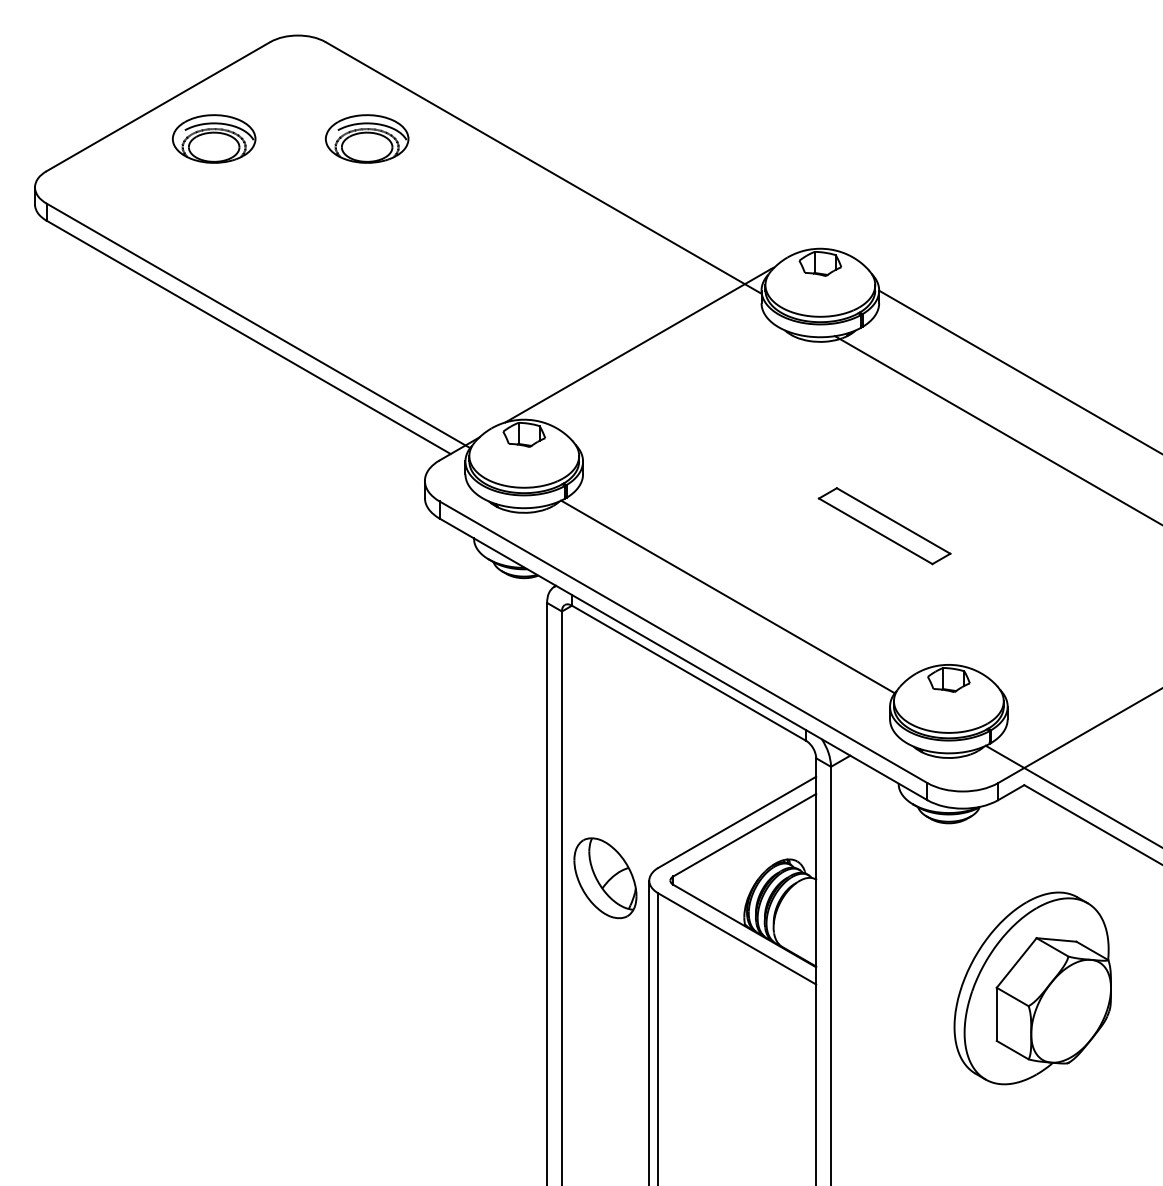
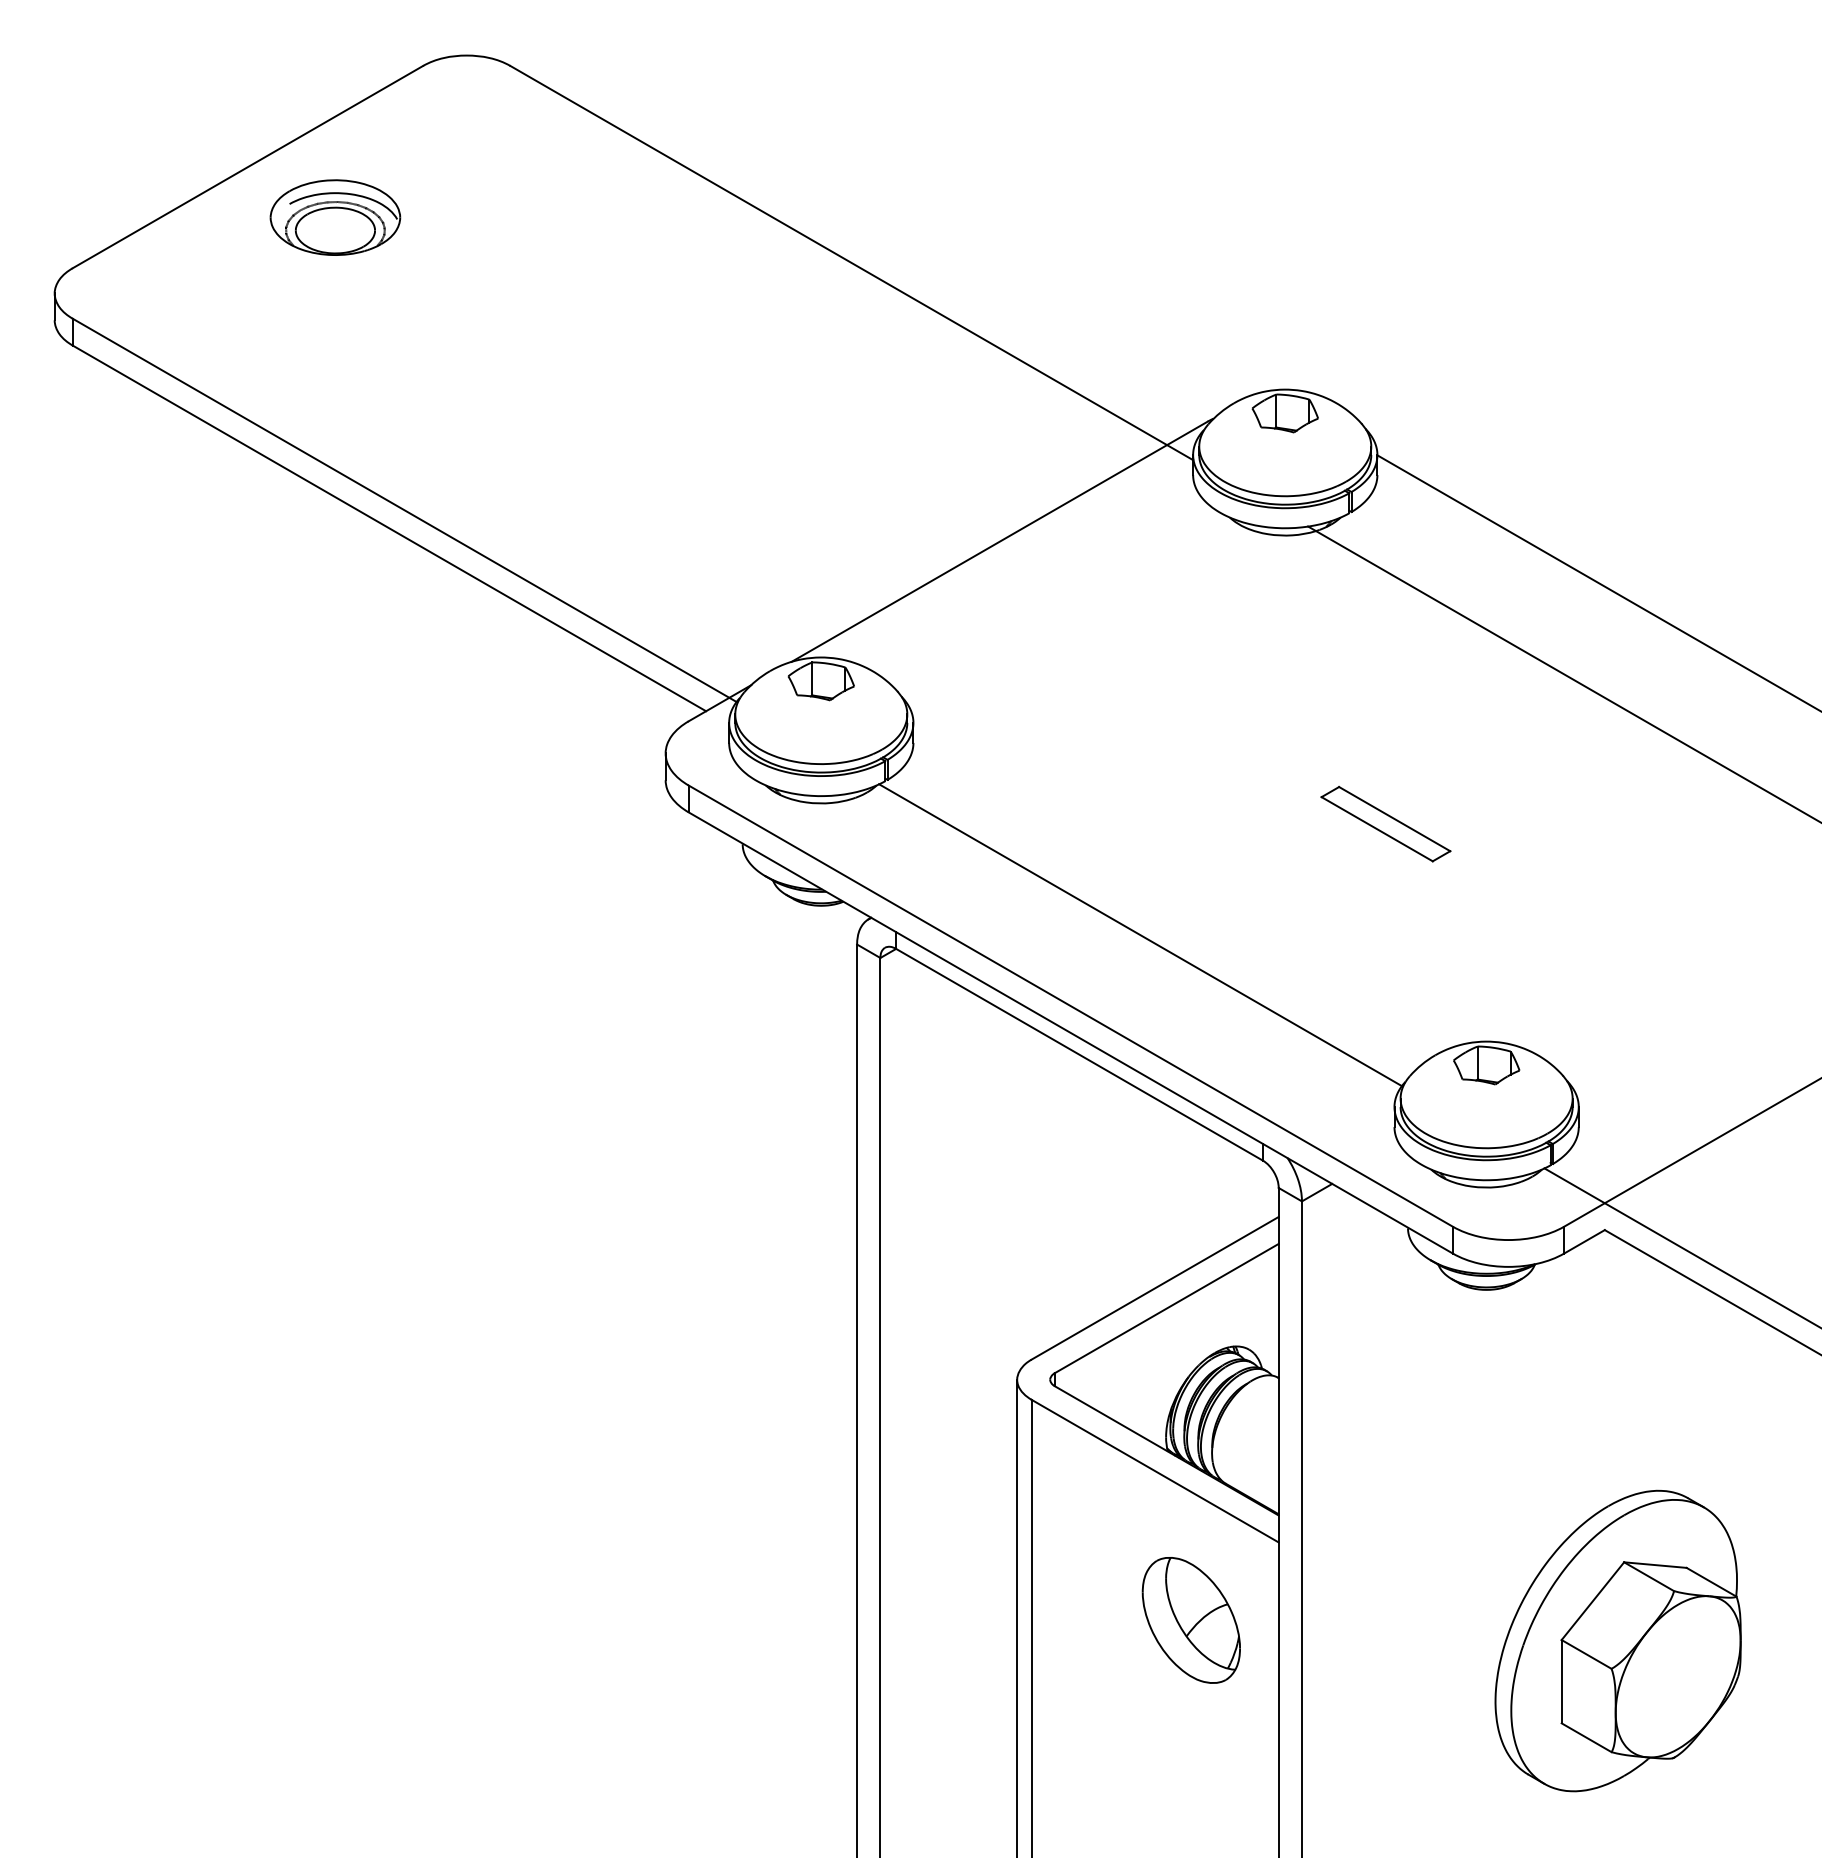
part: (367, 138) -> (575, 216), removed
part: (884, 525) -> (1385, 823), size x0.62
part: (605, 878) -> (1191, 1620), moved
part: (1032, 988) -> (1617, 1641), moved

